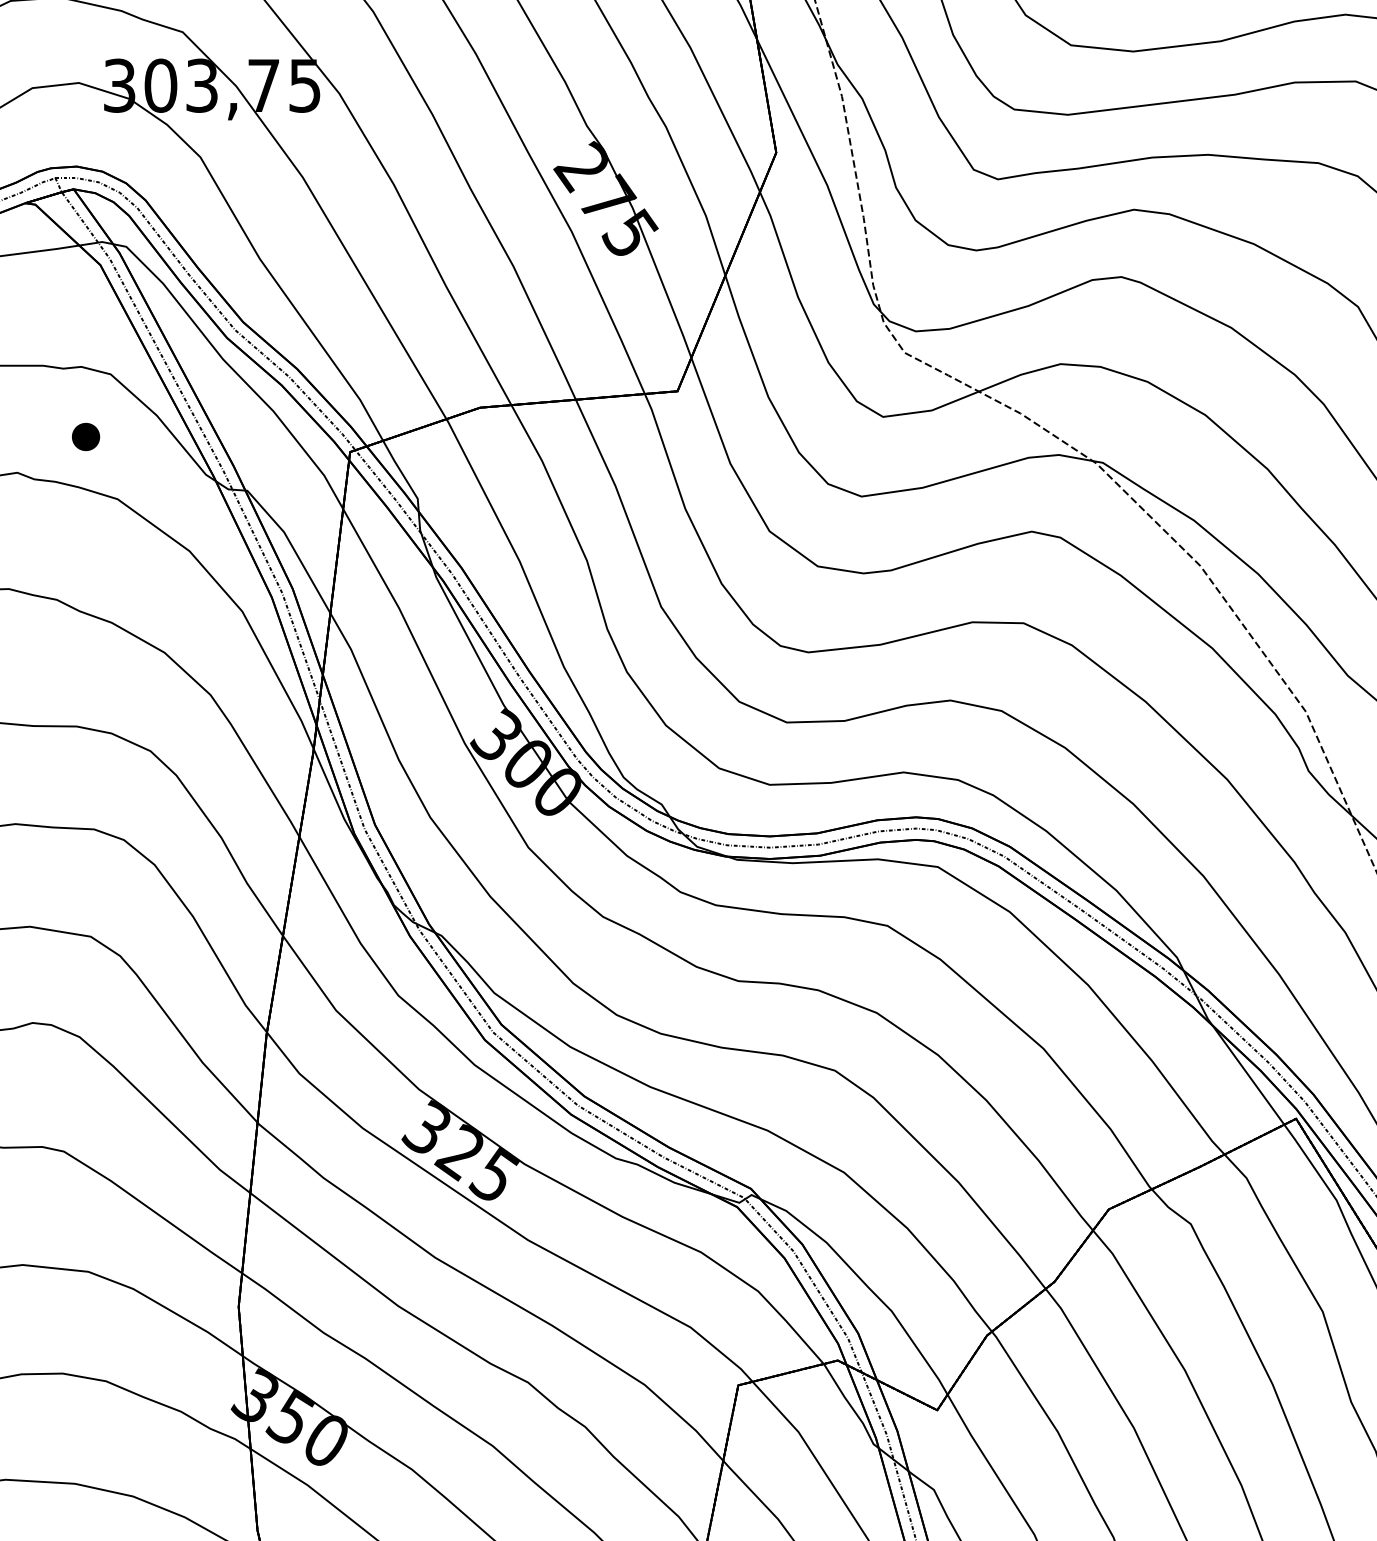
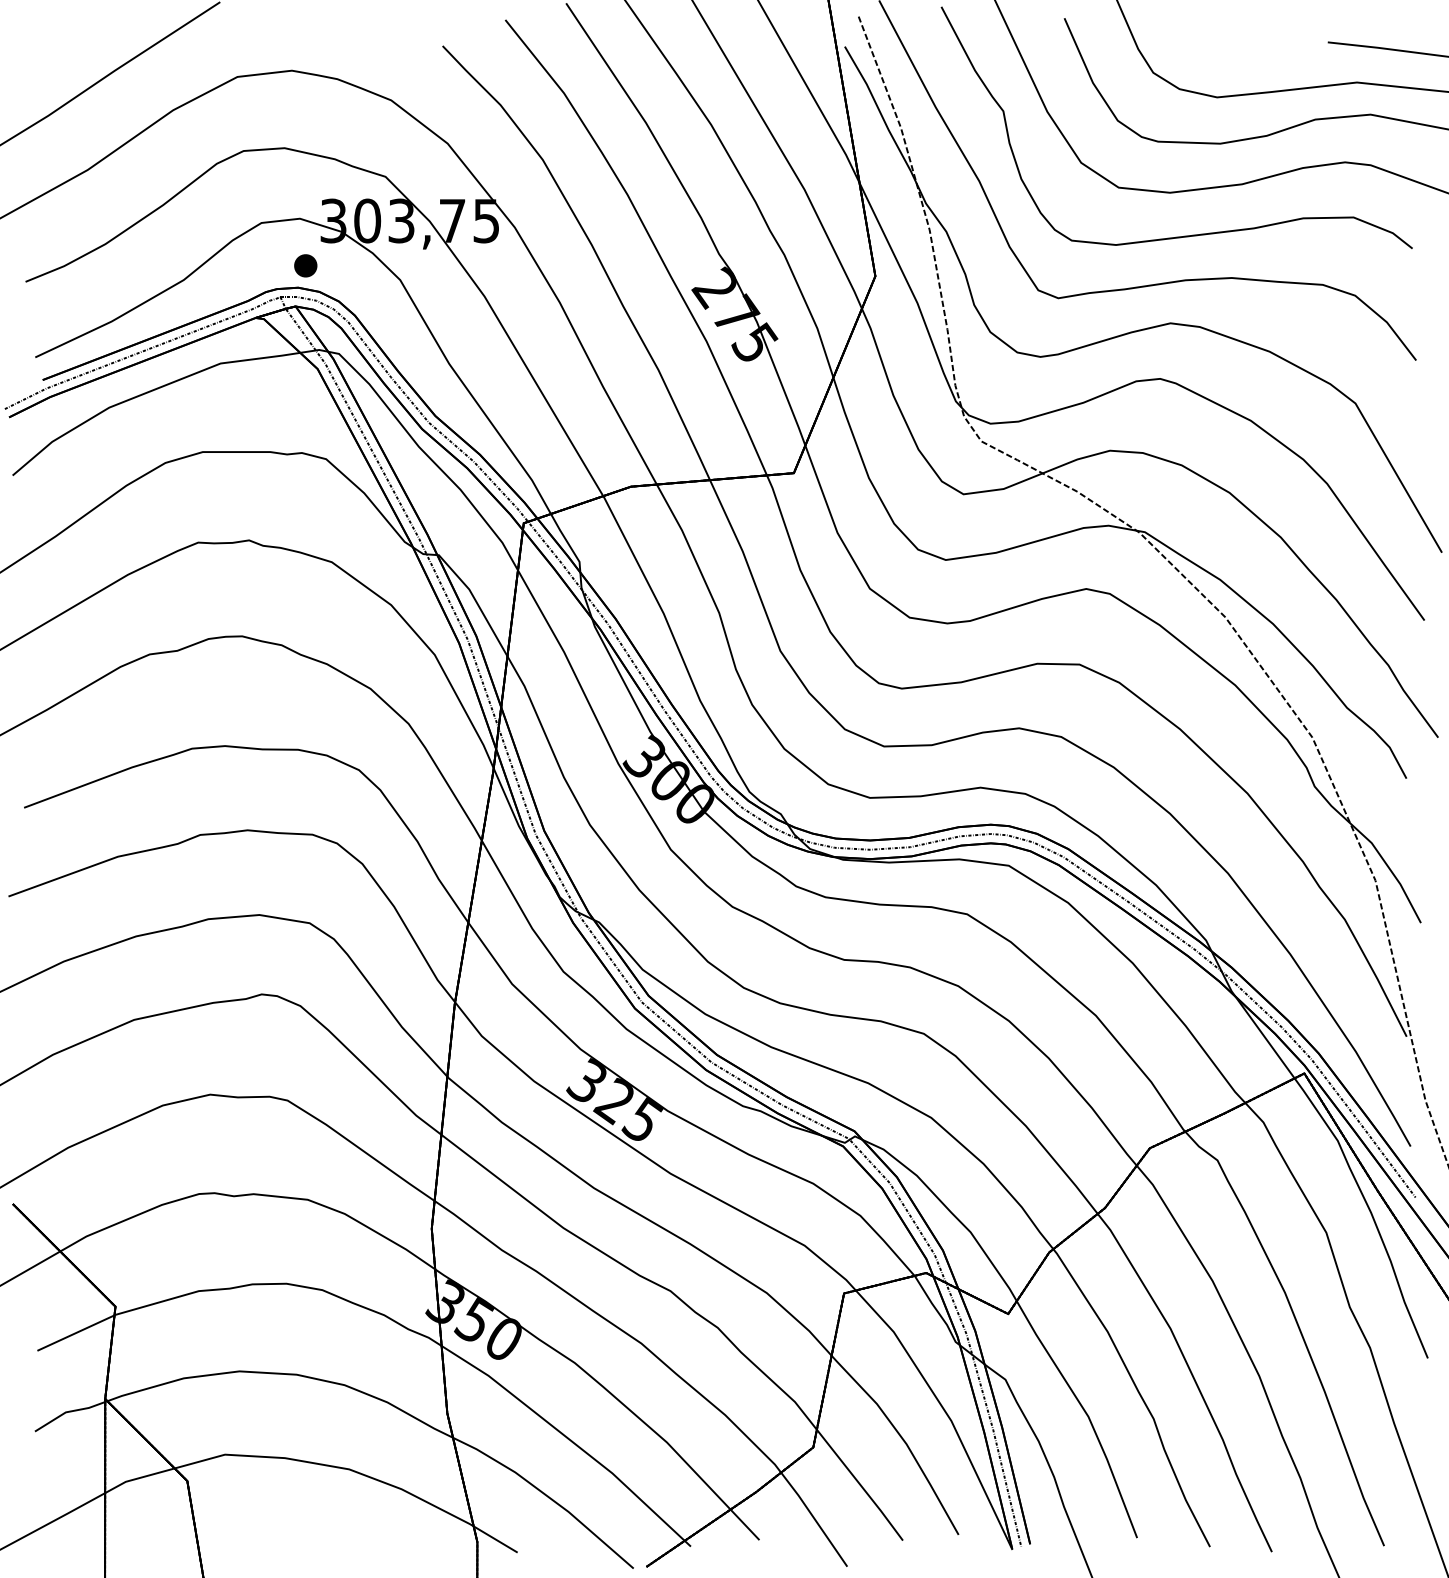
part: (85, 436) -> (305, 265), moved

